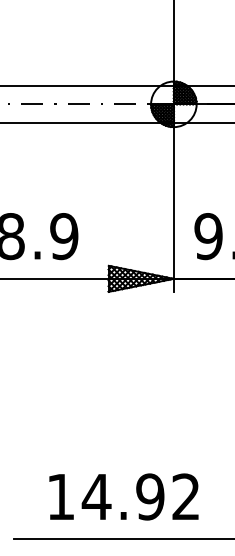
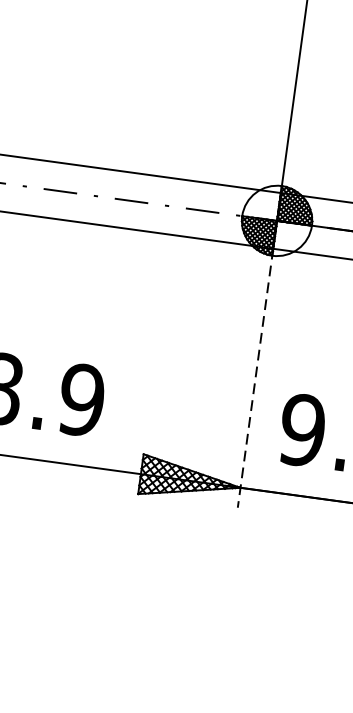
line: (173, 207) -> (254, 378), solid -> dashed

